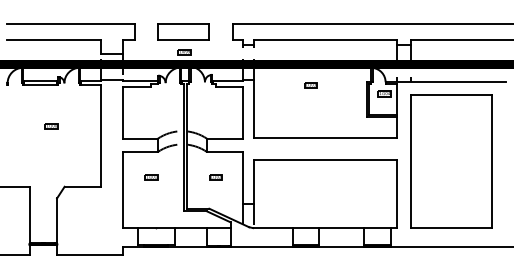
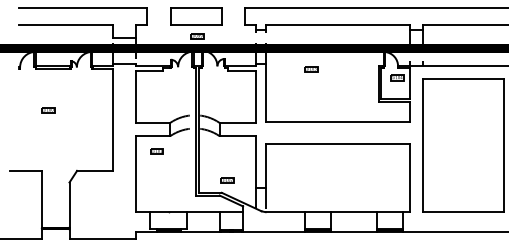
part: (310, 85) -> (310, 69), moved
part: (51, 126) -> (47, 110), moved
part: (151, 177) -> (156, 151), moved
part: (215, 177) -> (226, 180), moved

